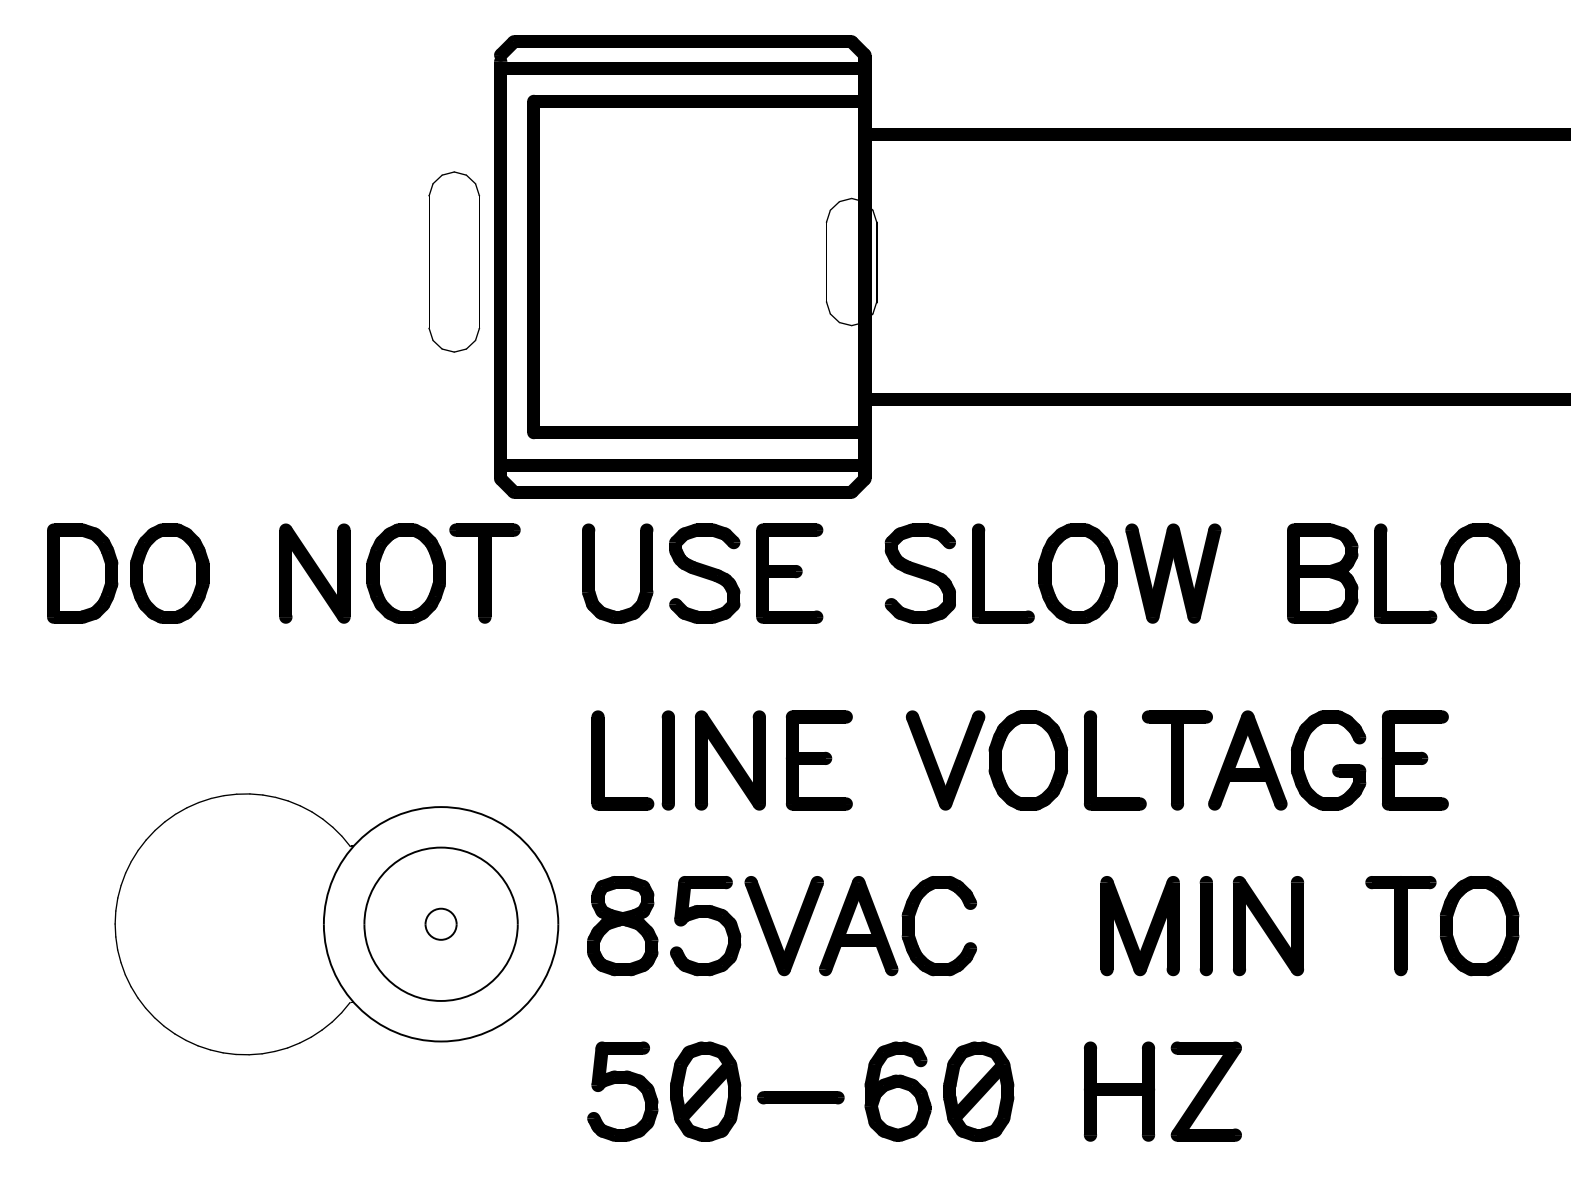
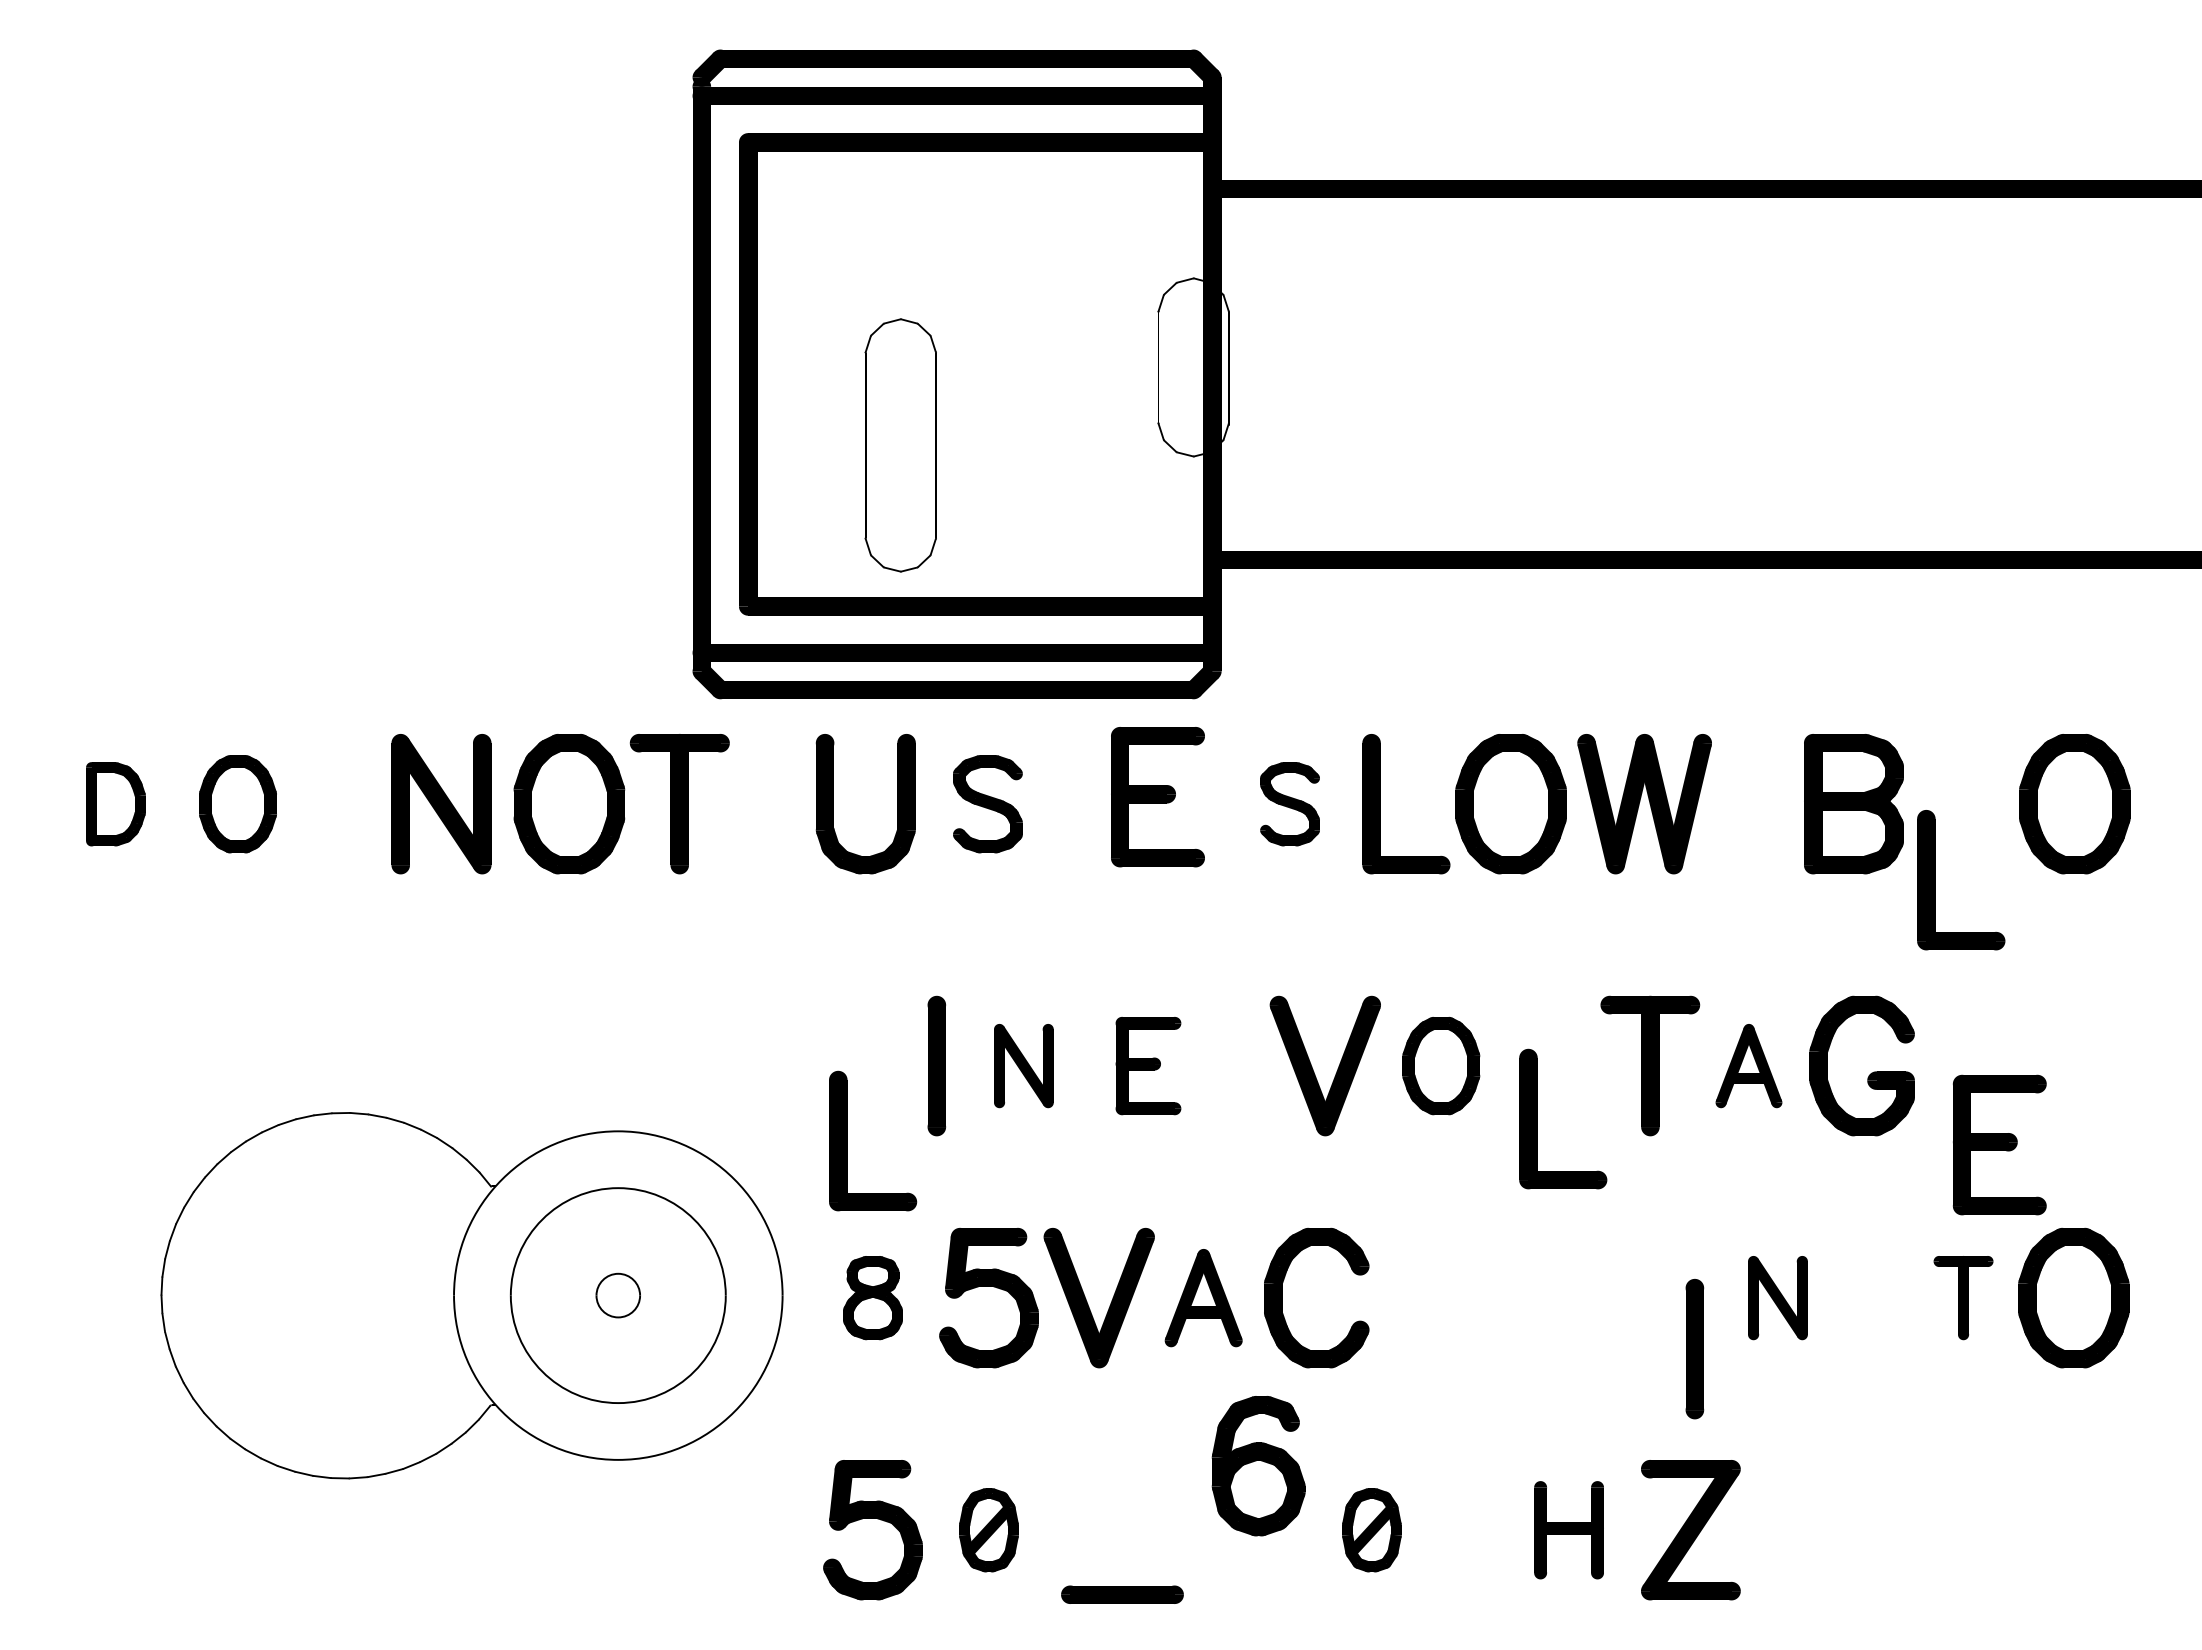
part: (454, 262) -> (900, 445), moved
part: (82, 573) -> (115, 804), size x0.6
part: (169, 573) -> (237, 804), size x0.7
part: (704, 573) -> (987, 804), size x0.7
part: (789, 573) -> (1157, 797), moved
part: (919, 573) -> (1289, 804), size x0.6
part: (1387, 573) -> (1935, 880), moved
part: (604, 760) -> (847, 1140), moved
part: (730, 760) -> (1023, 1065), size x0.6
part: (819, 760) -> (1148, 1065), size x0.7
part: (1027, 760) -> (1440, 1065), size x0.7
part: (1096, 760) -> (1537, 1118), moved
part: (1247, 760) -> (1748, 1065), size x0.6
part: (1415, 760) -> (1999, 1144), moved
part: (622, 925) -> (872, 1297), size x0.6
part: (858, 925) -> (1203, 1297), size x0.7
part: (1268, 925) -> (1777, 1297), size x0.6
part: (1400, 925) -> (1963, 1297), size x0.6
part: (1206, 926) -> (1694, 1349), moved
part: (1131, 929) -> (1586, 1302), removed
part: (705, 1091) -> (988, 1530), size x0.6
part: (897, 1091) -> (1258, 1466), moved
part: (978, 1091) -> (1371, 1530), size x0.6
part: (1119, 1091) -> (1568, 1530), size x0.7
part: (800, 1097) -> (1122, 1594), moved

